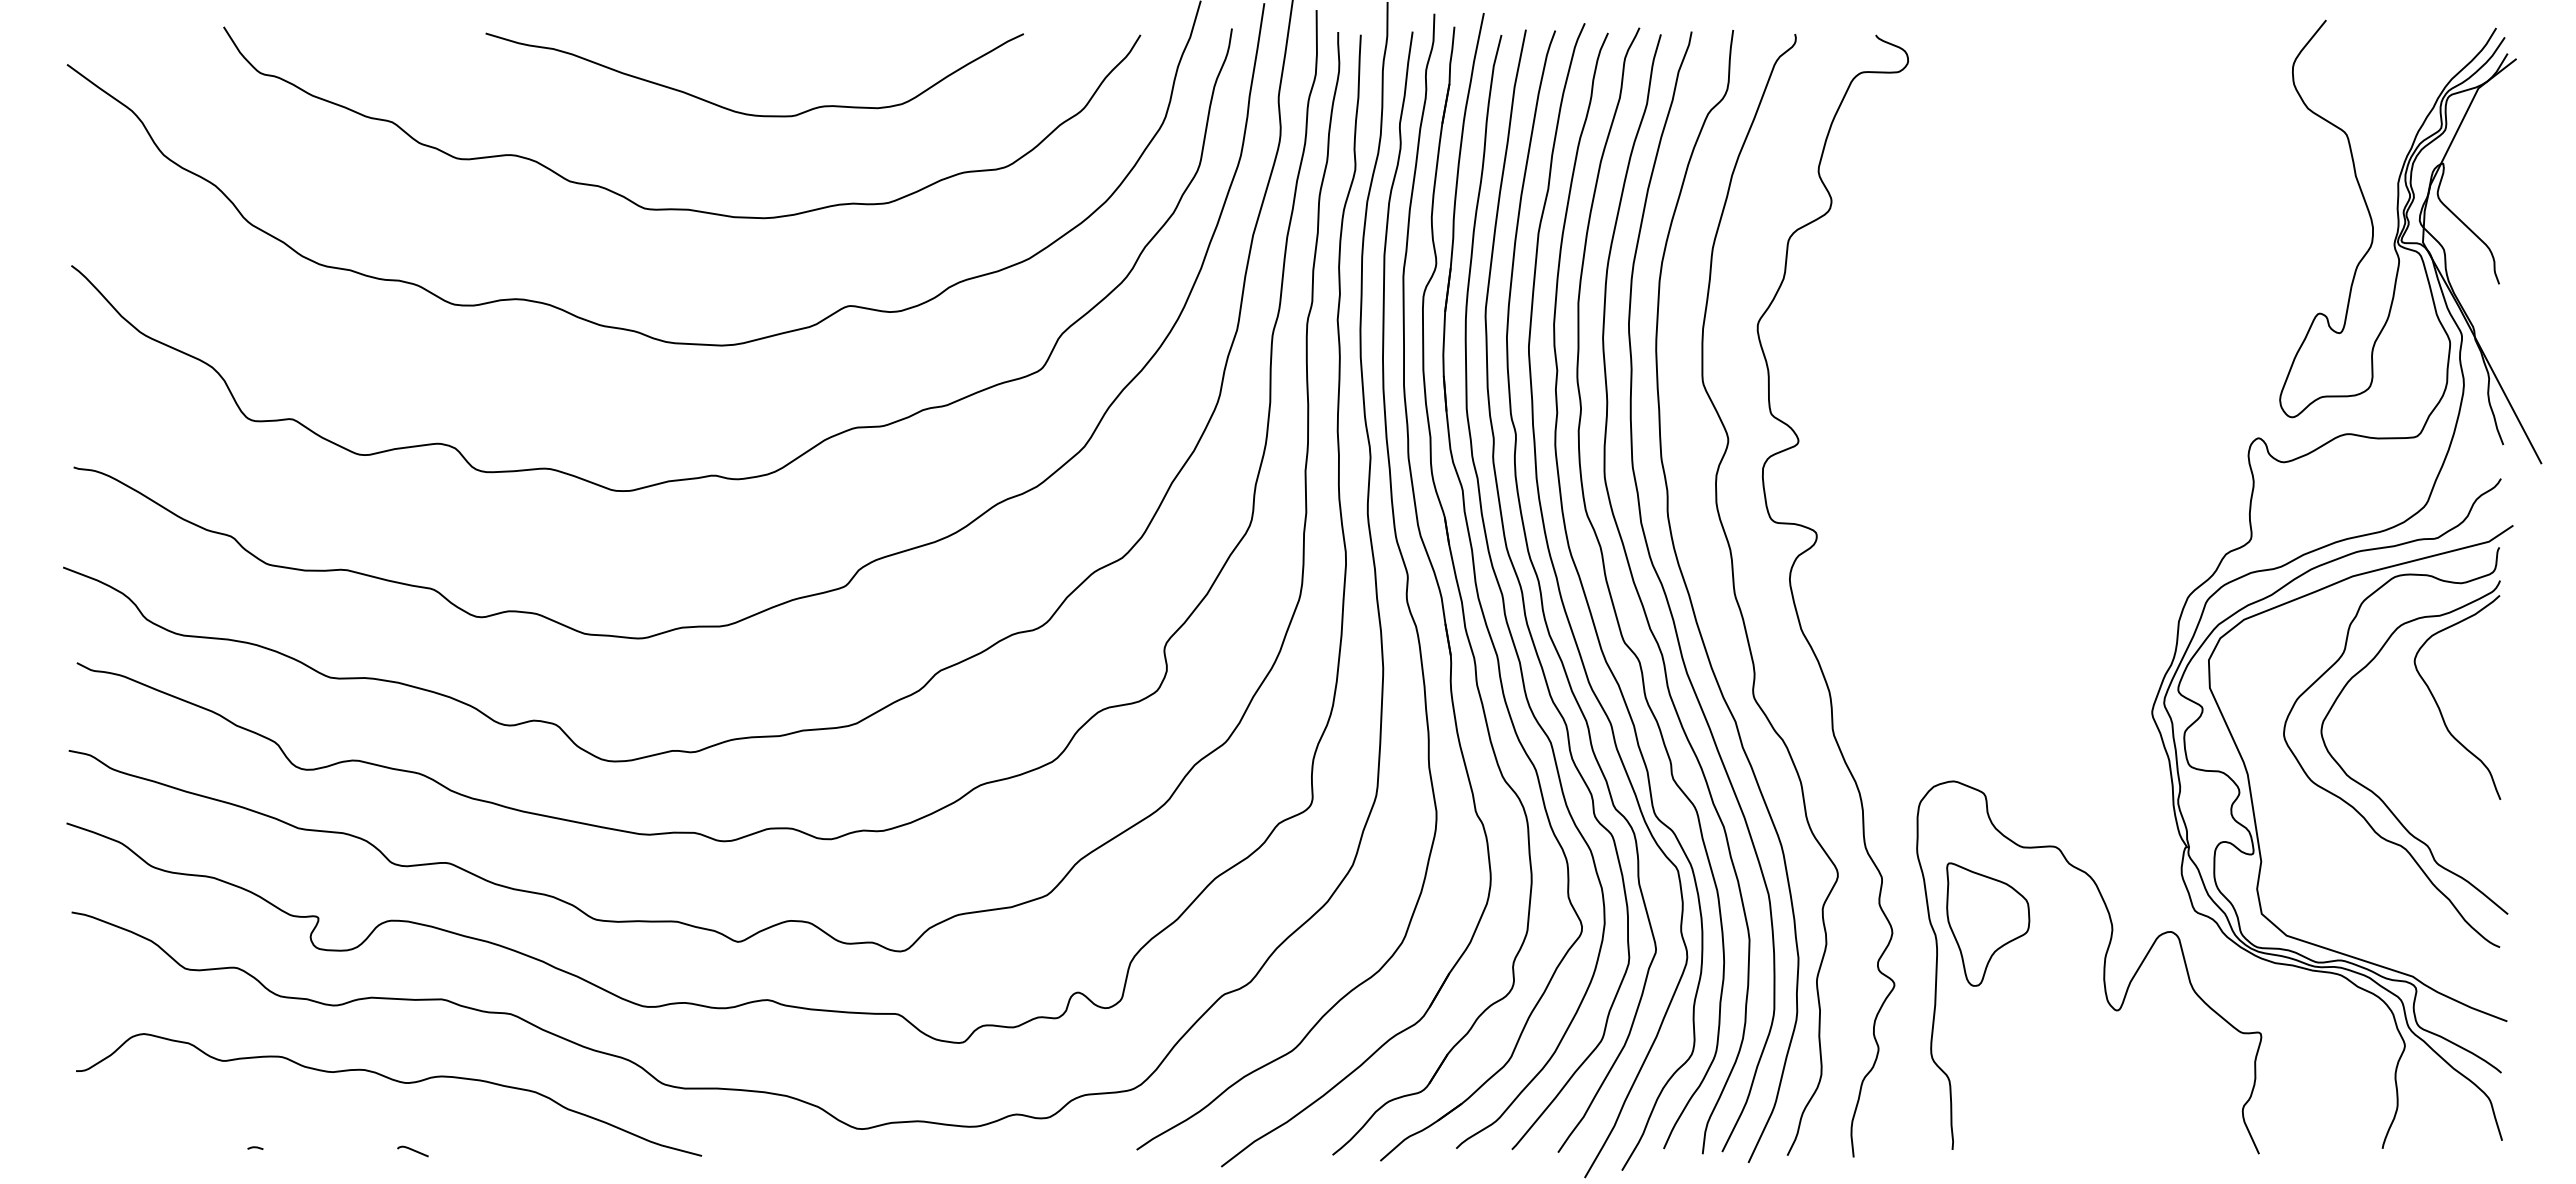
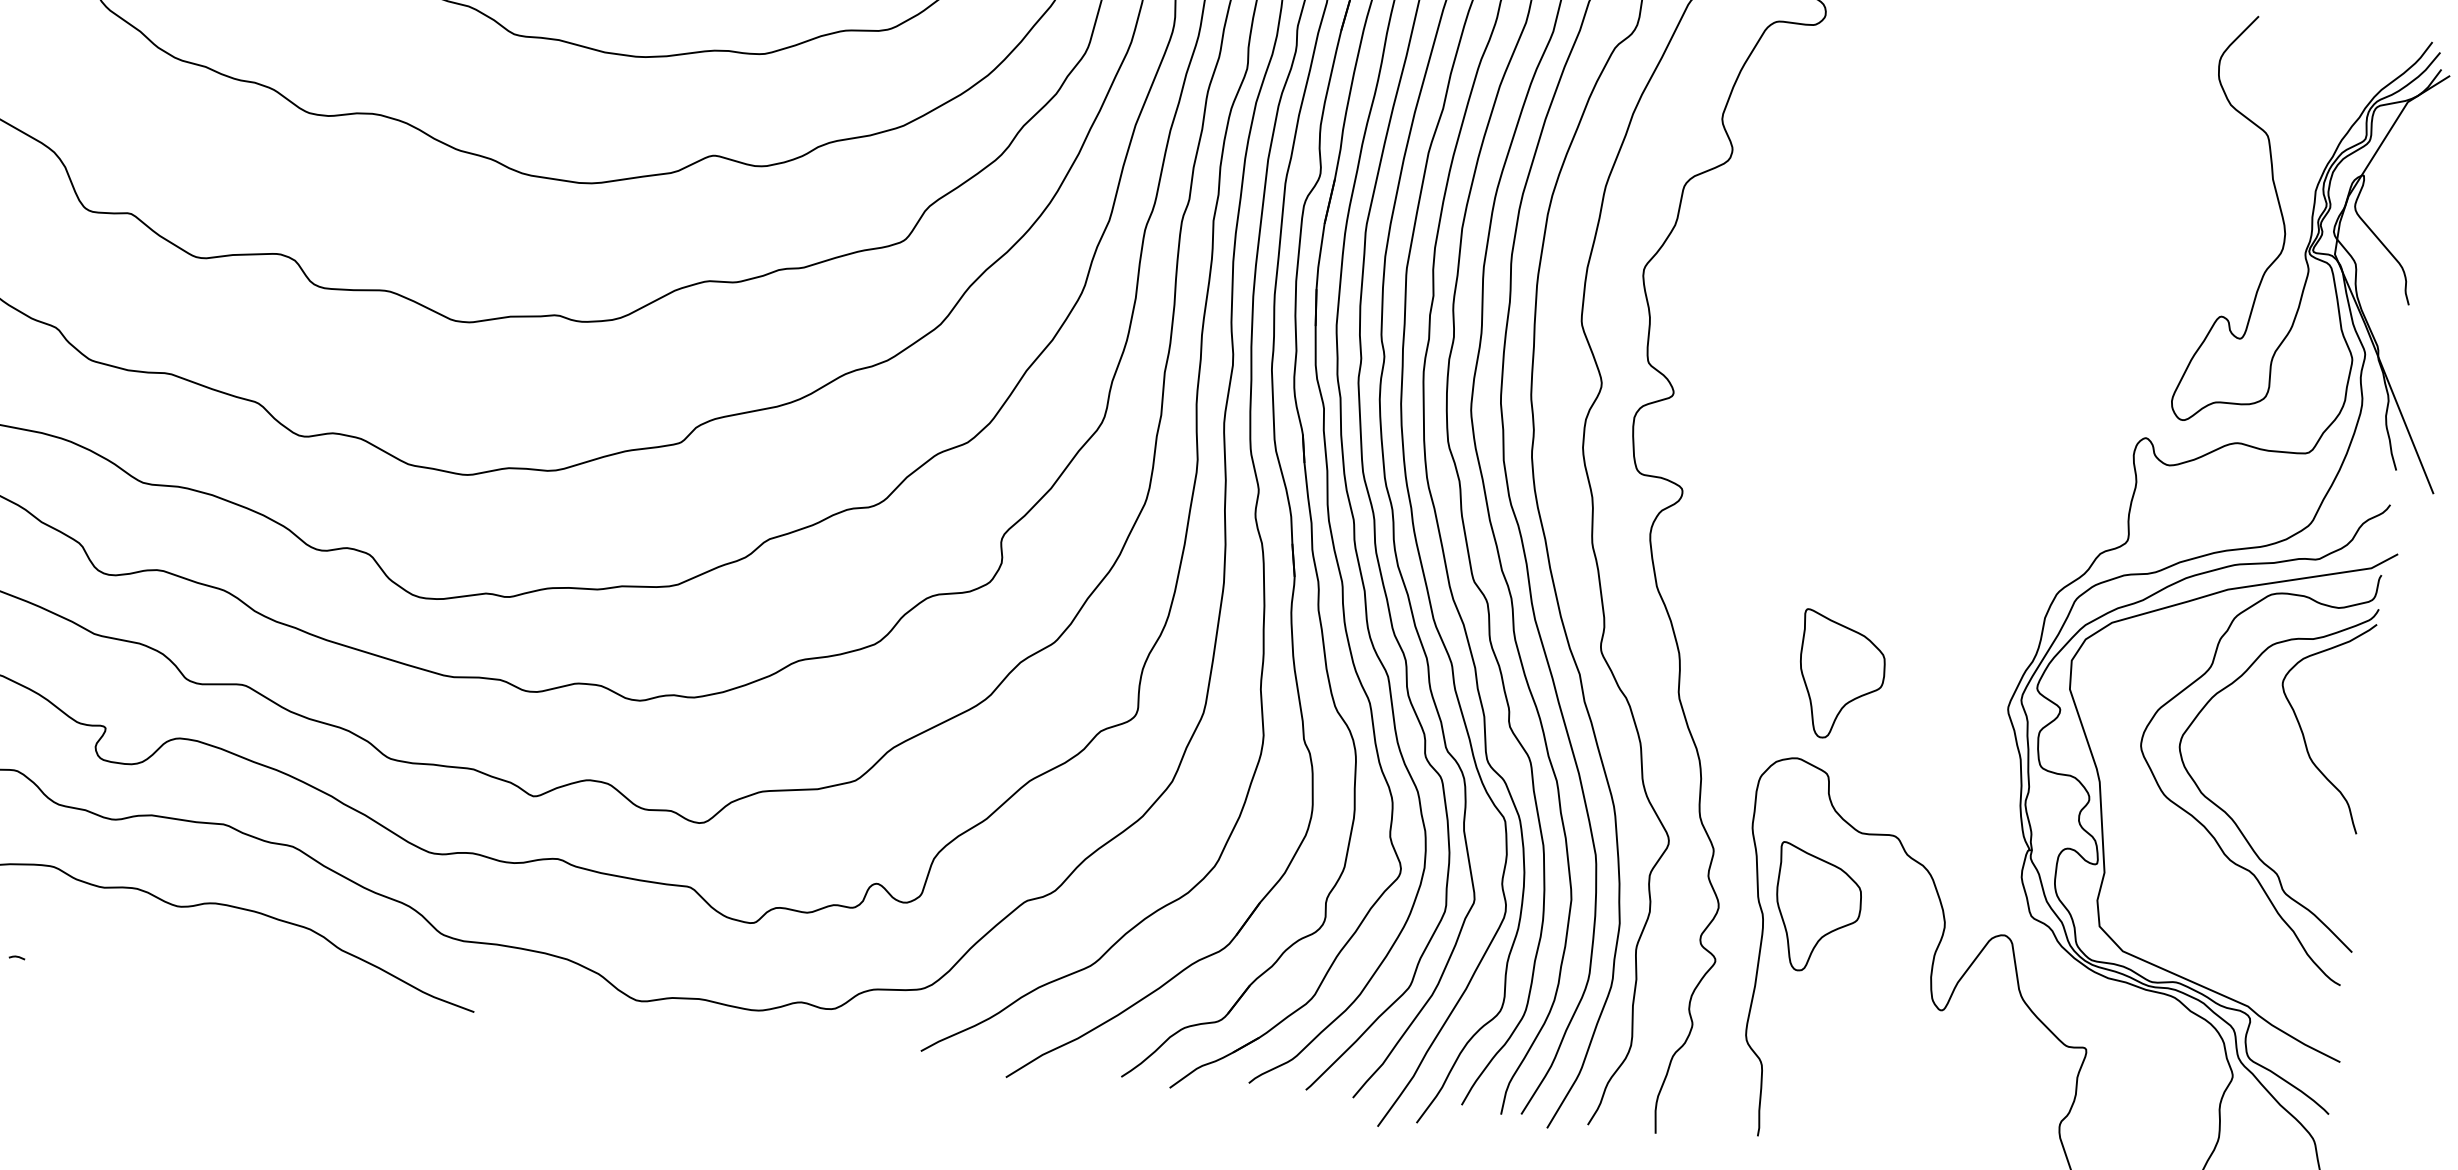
part: (1988, 697) -> (1841, 675), added
curve: (412, 1150) -> (177, 976), removed

